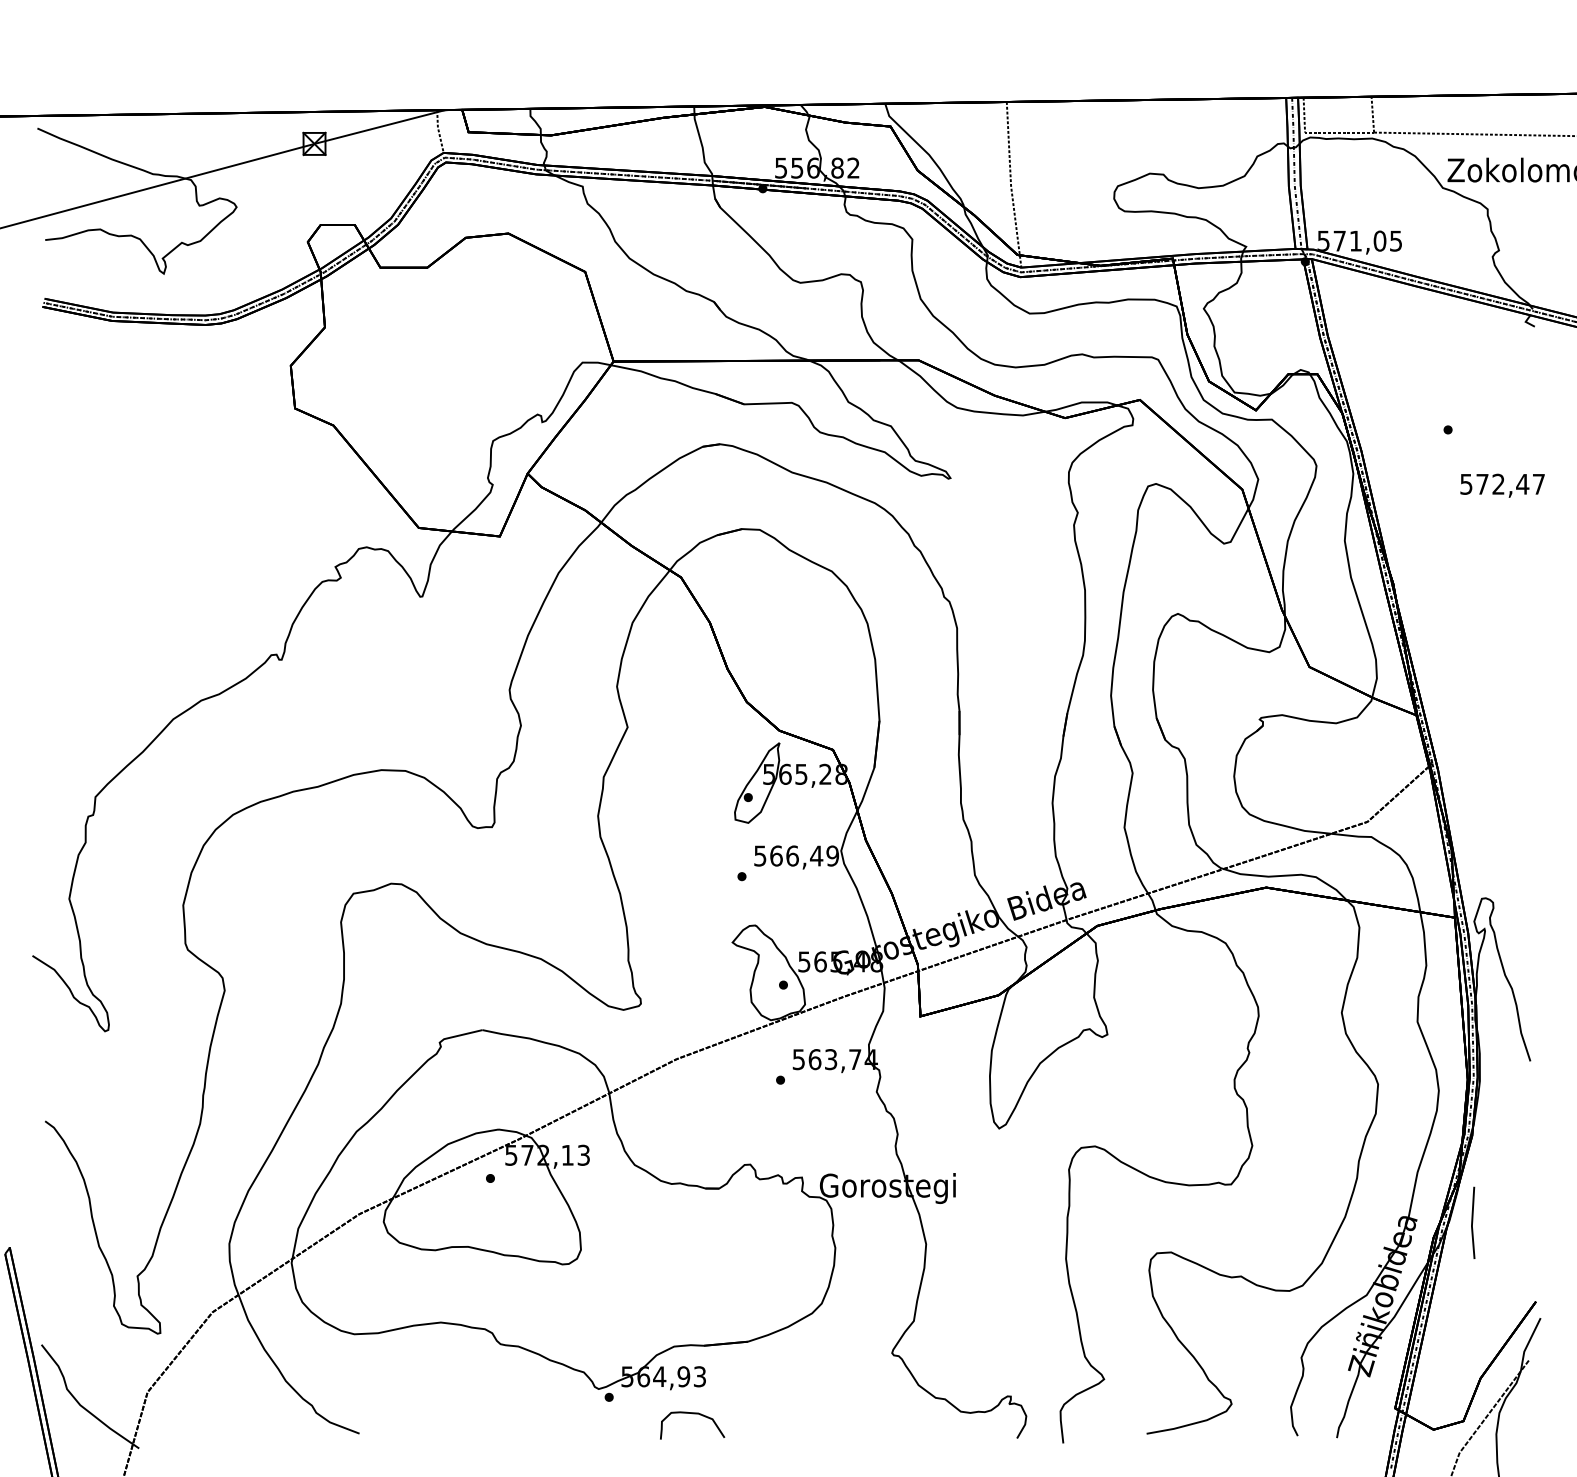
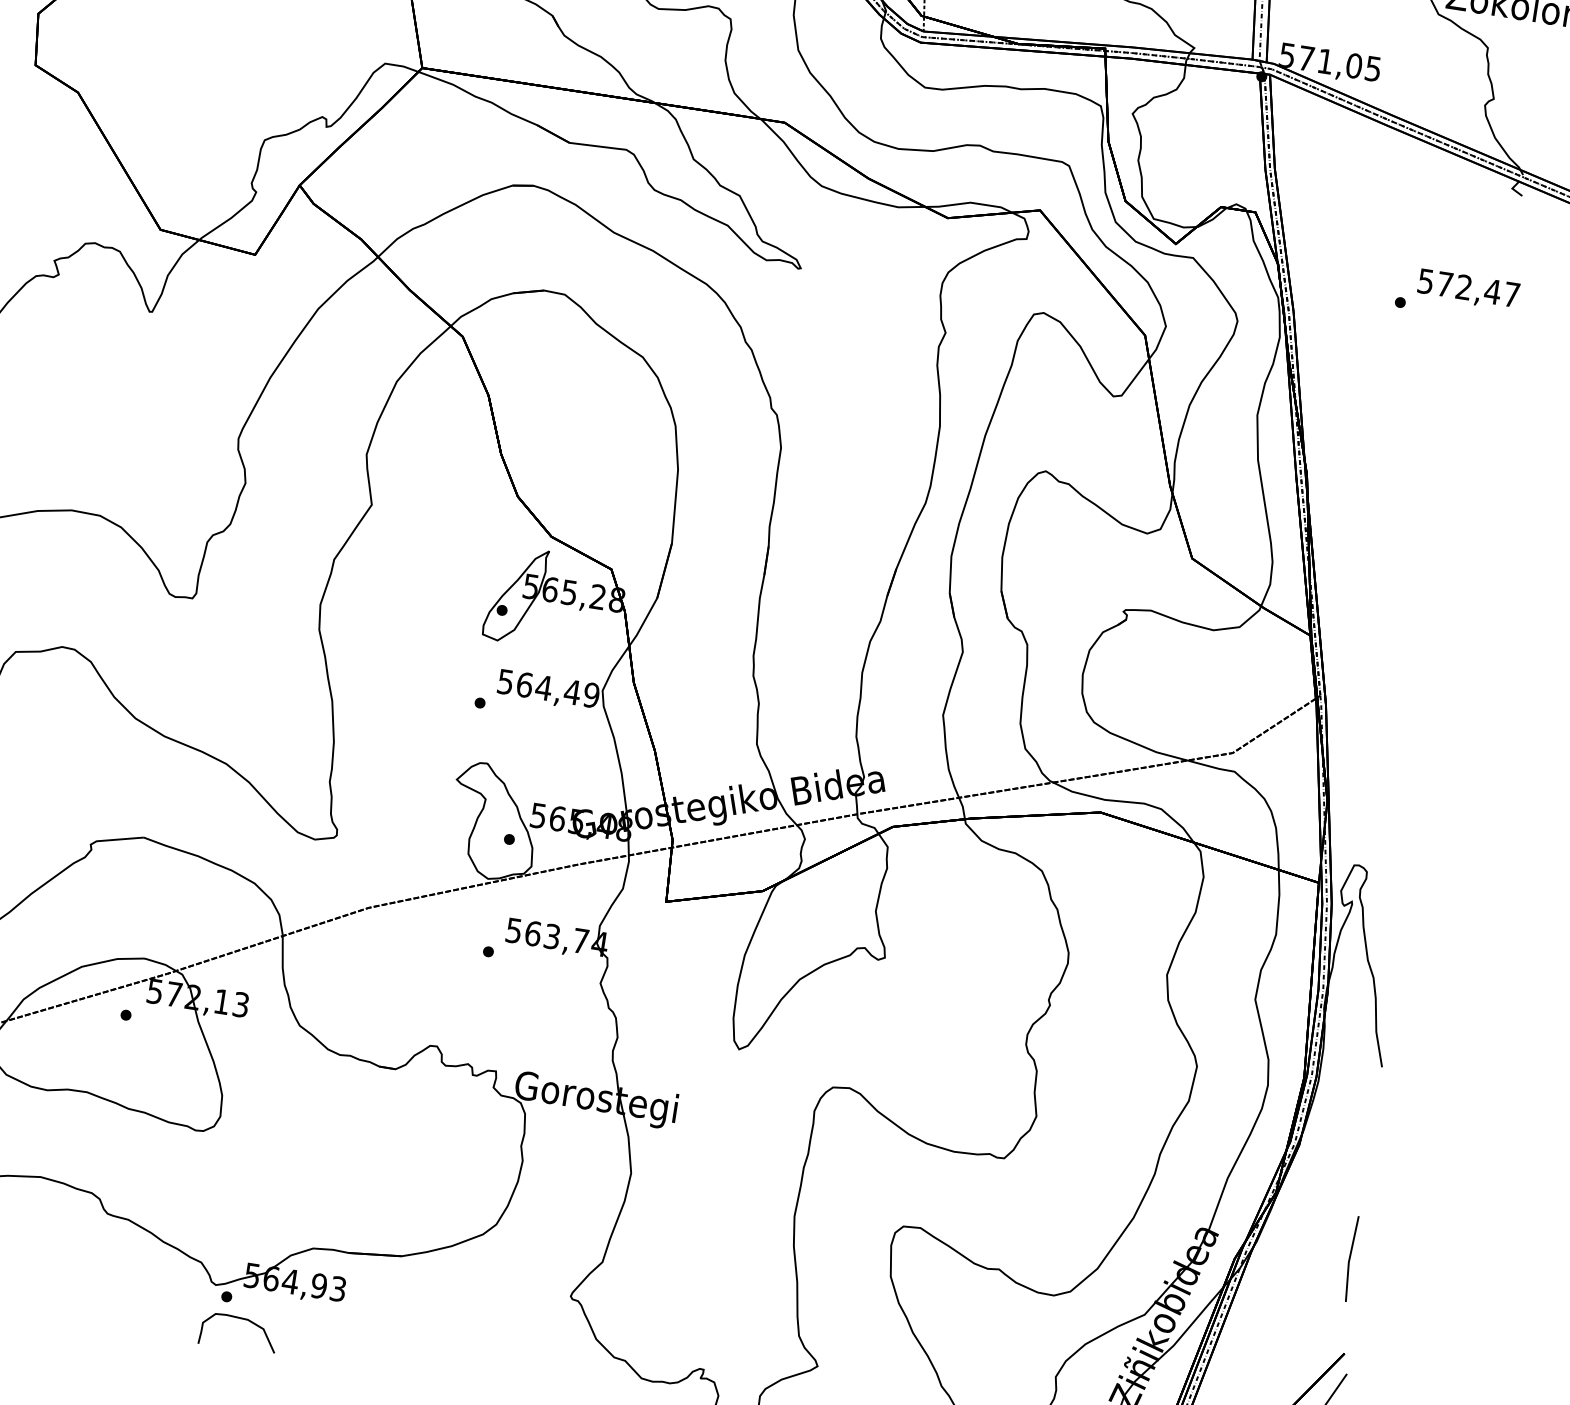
text: (1502, 485) -> (1468, 289), moved
text: (792, 855) -> (543, 687), 566,49 -> 564,49
line: (1473, 1222) -> (1351, 1258), moved
curve: (692, 1414) -> (240, 1319), moved

